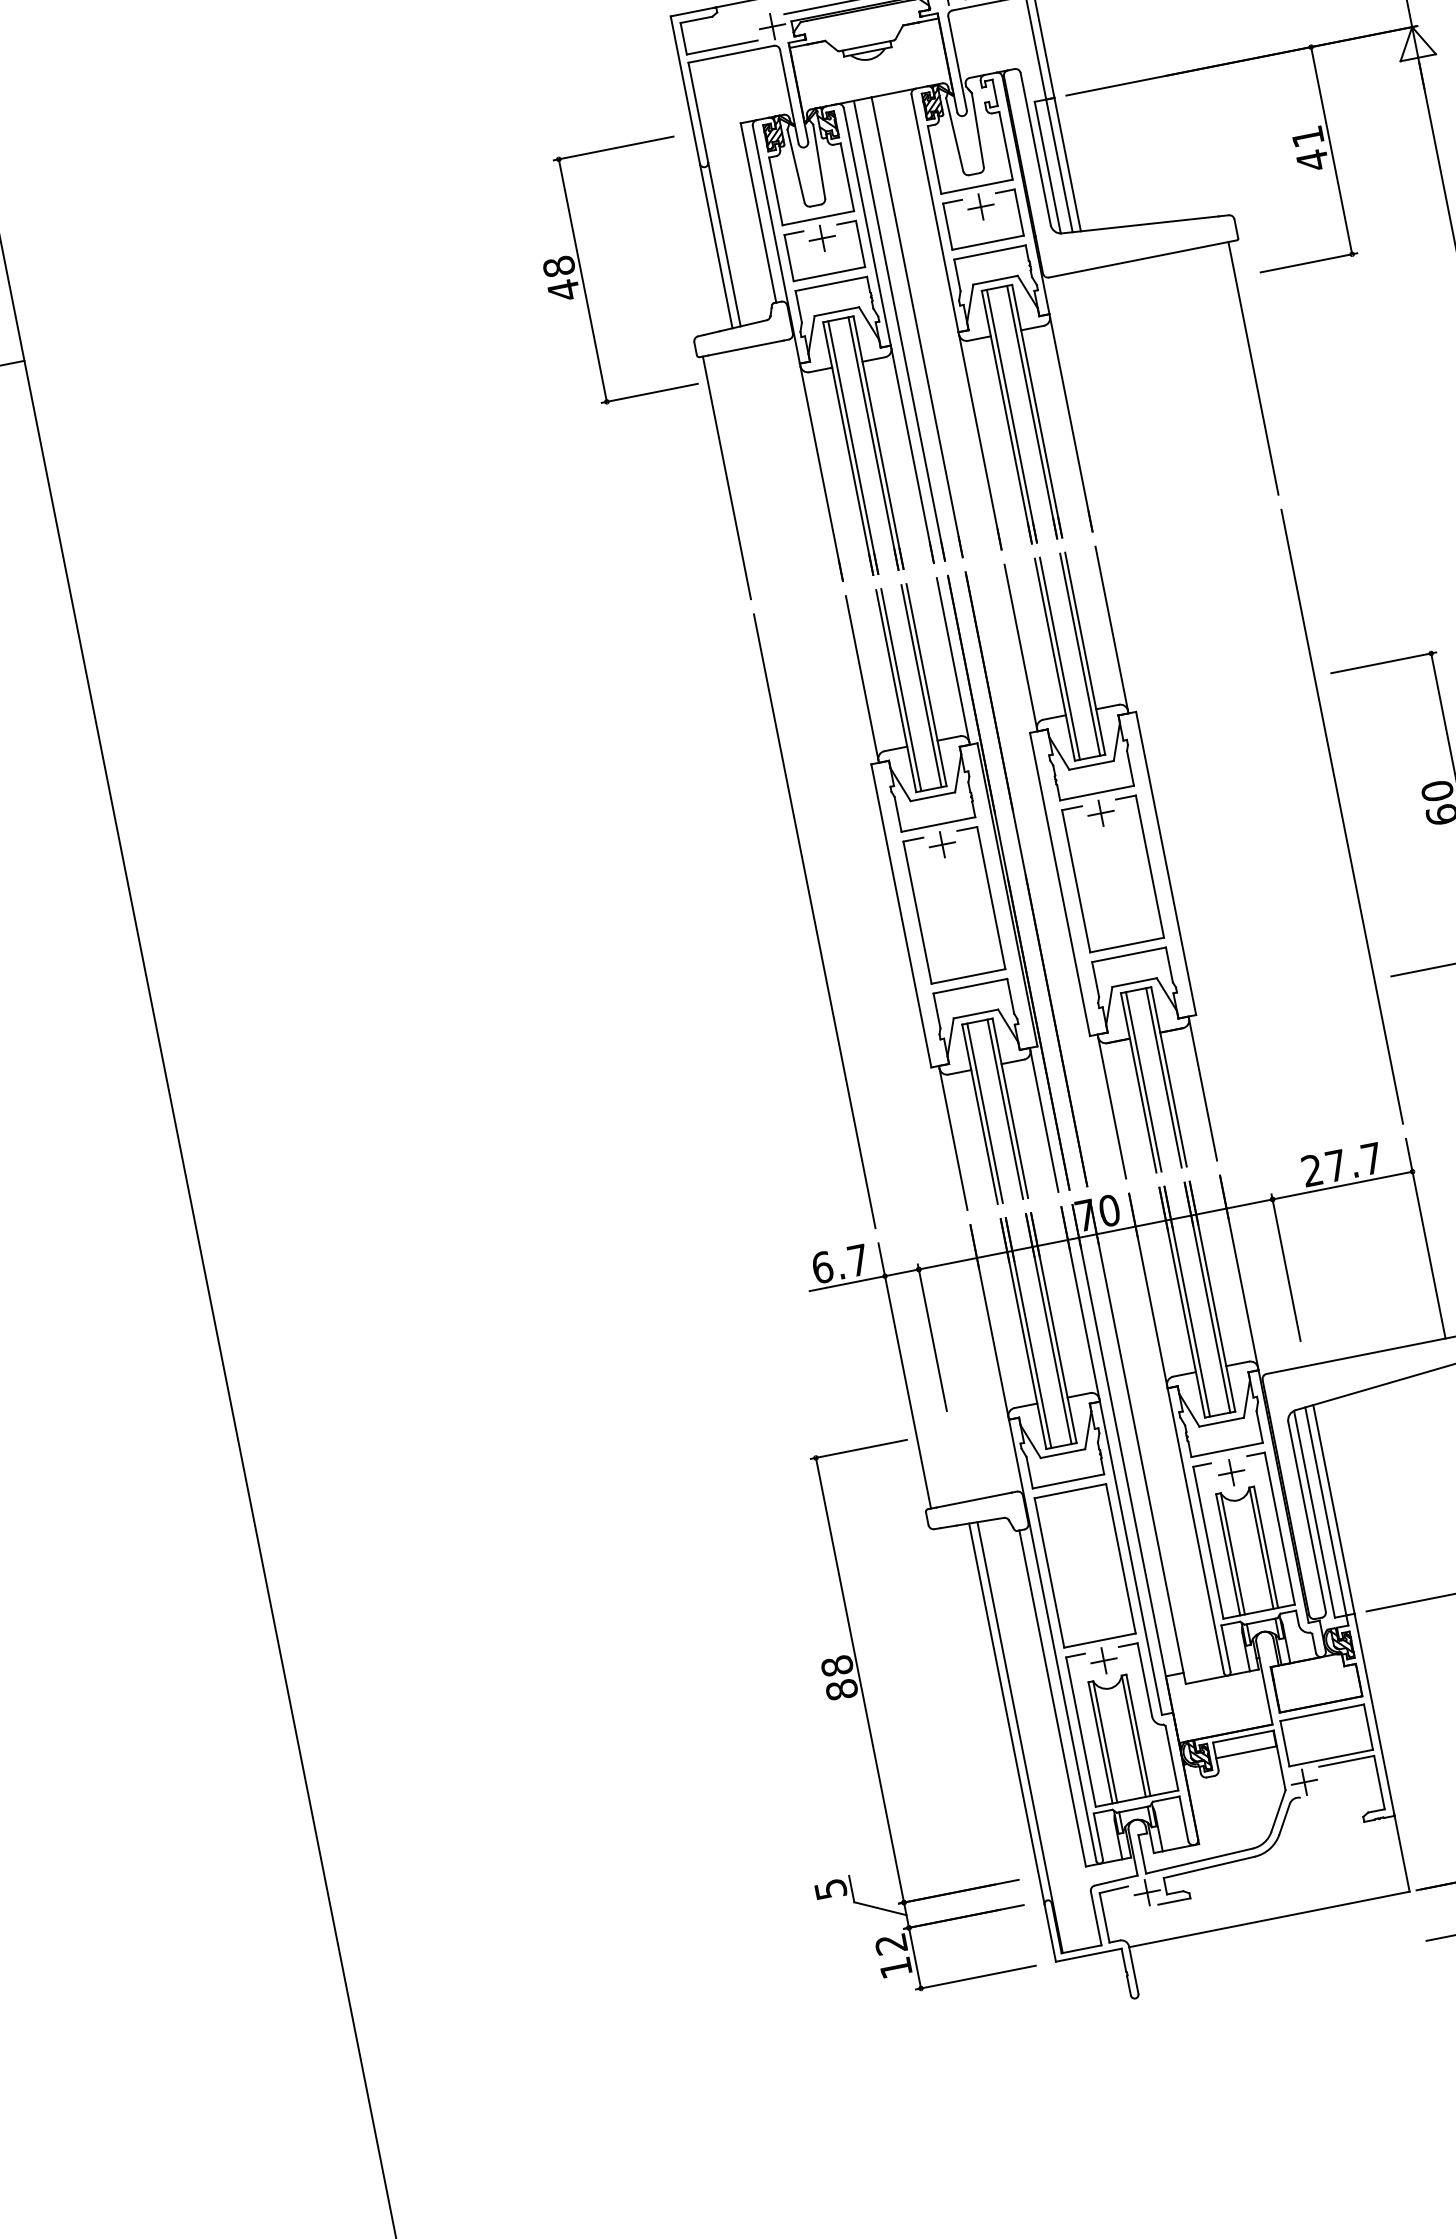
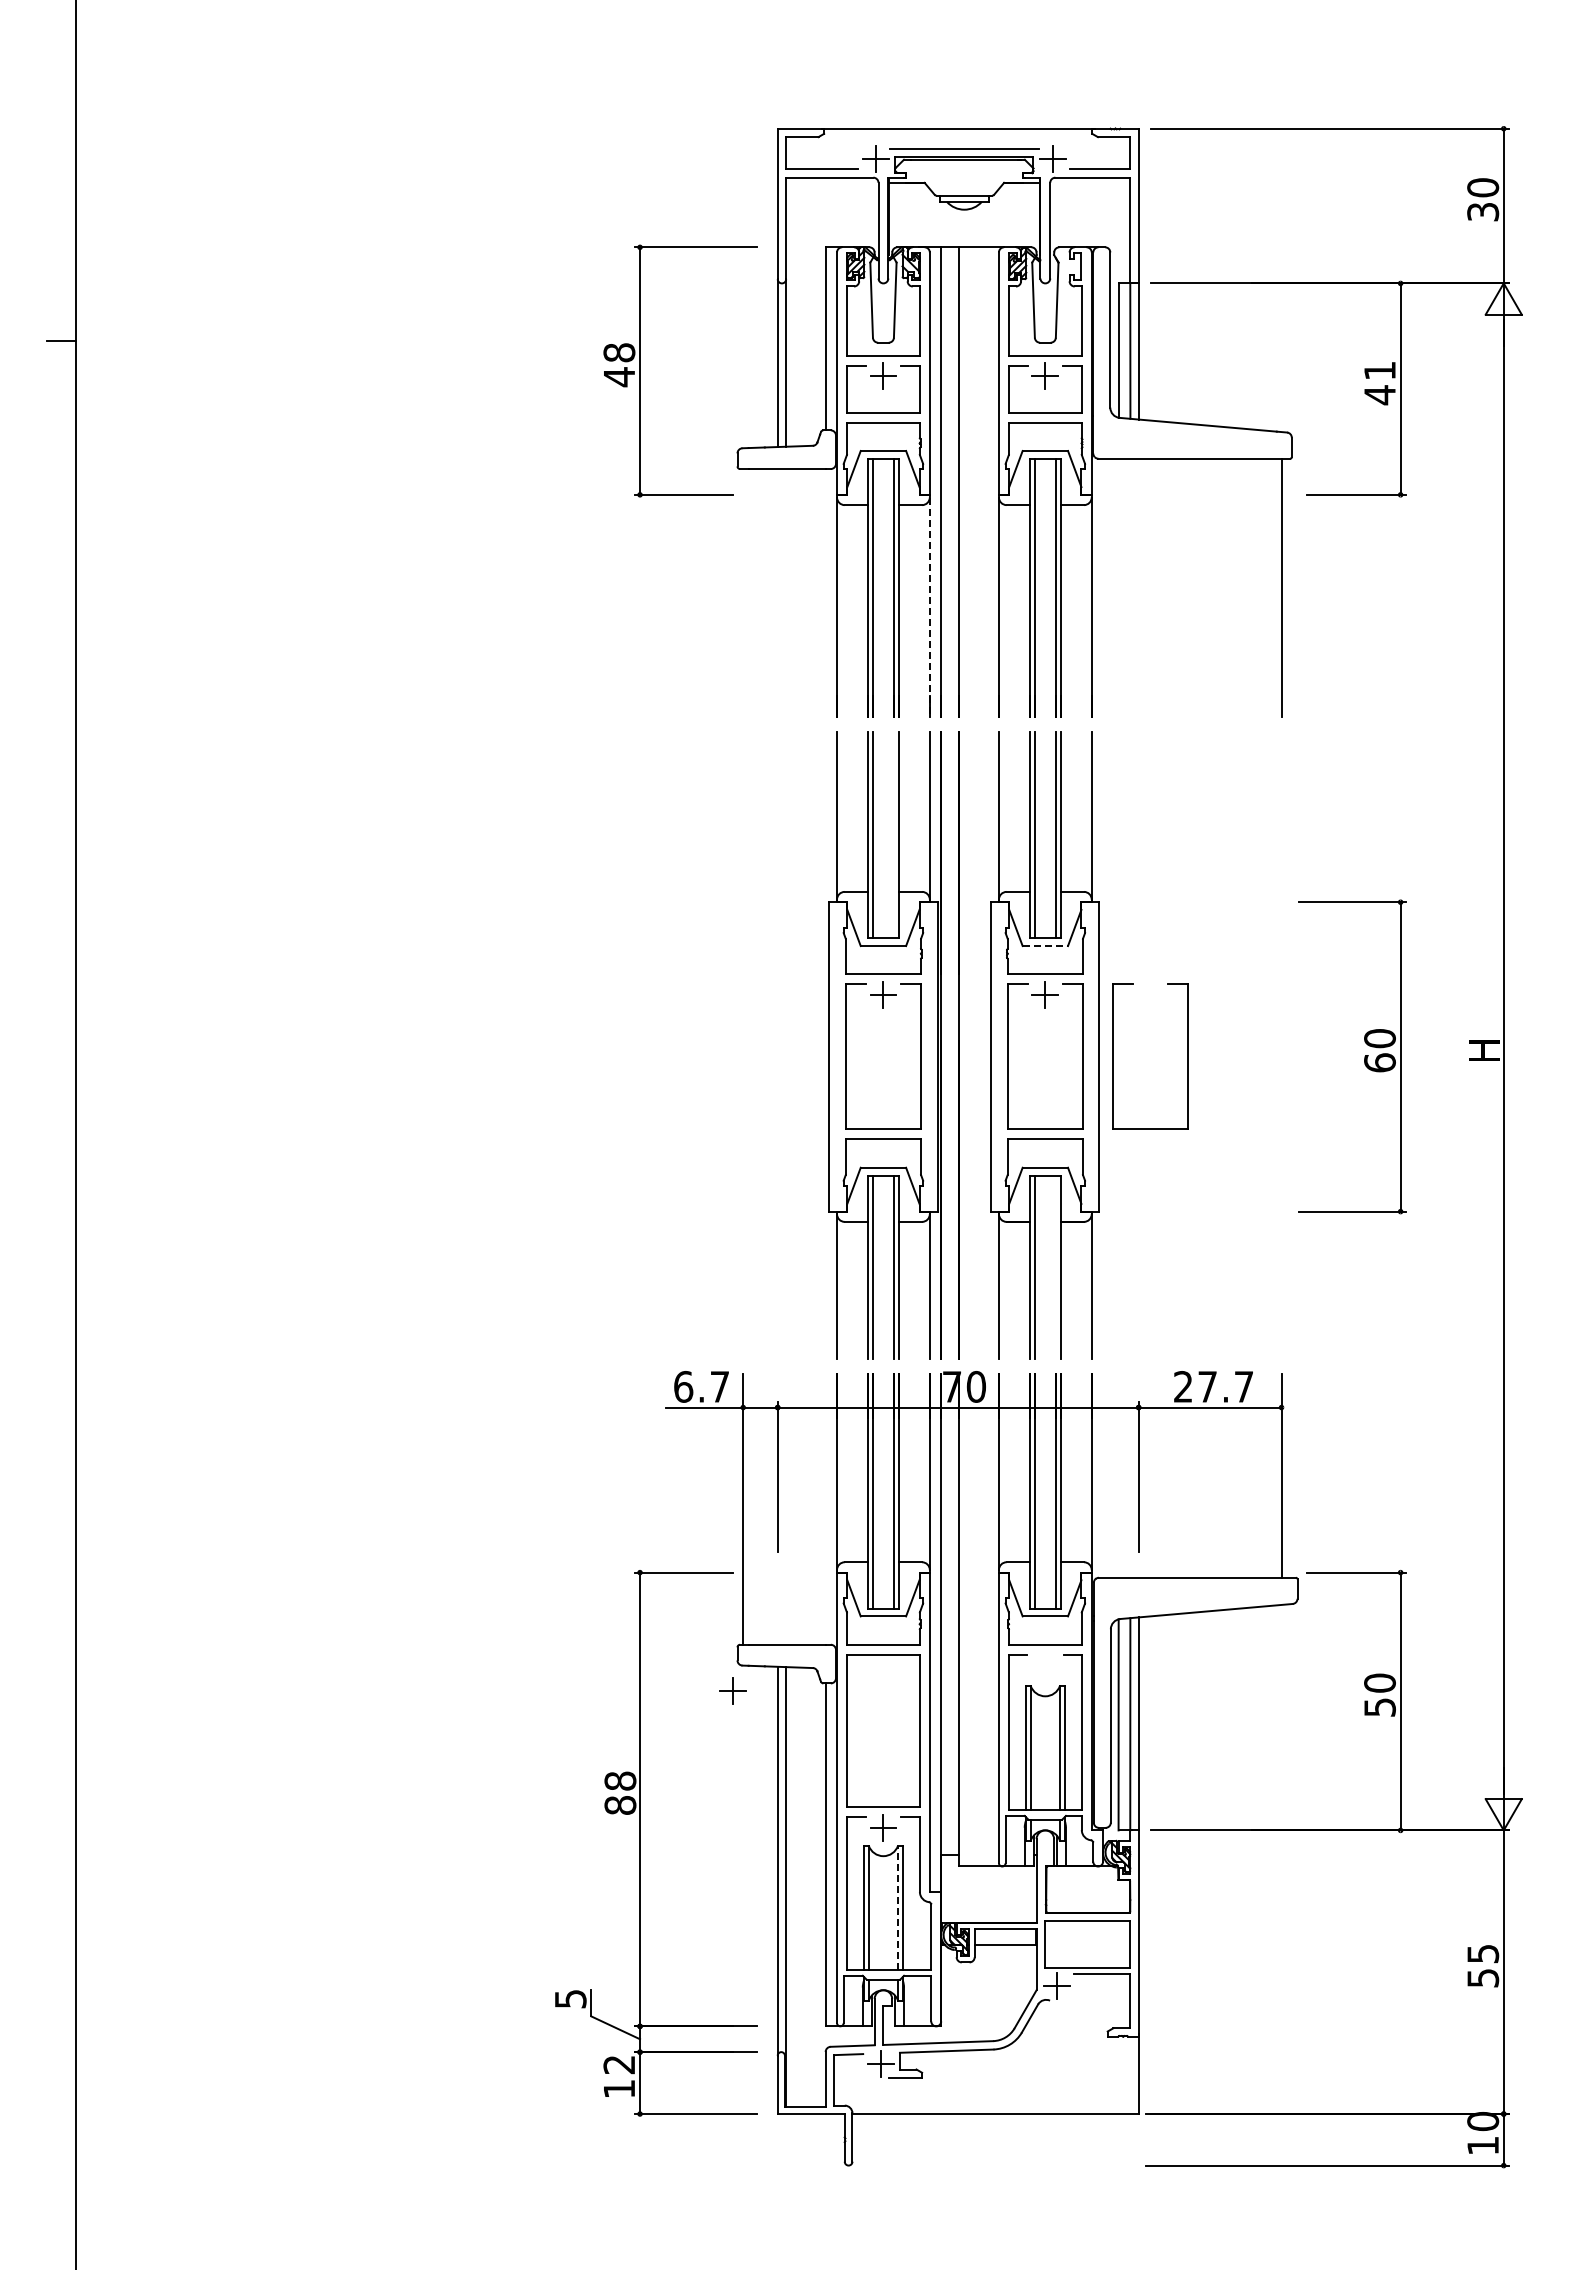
line: (912, 456) -> (929, 607), solid -> dashed
line: (727, 477) -> (743, 592), removed
line: (921, 686) -> (893, 835), removed
line: (1091, 765) -> (1045, 946), solid -> dashed
line: (1342, 816) -> (1281, 1045), removed
part: (1179, 860) -> (1113, 1056), added
line: (815, 921) -> (743, 1045), removed
line: (1163, 1077) -> (1055, 1266), removed
part: (1230, 1472) -> (732, 1690), moved
line: (1134, 1735) -> (898, 1907), solid -> dashed

